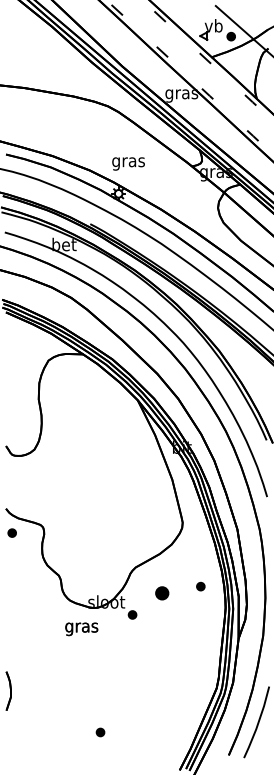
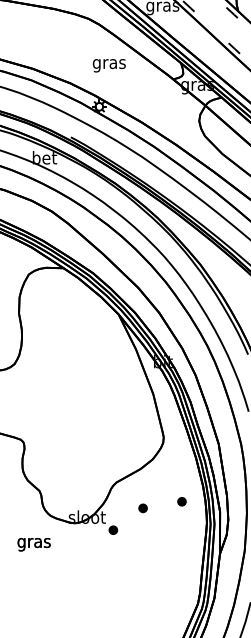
text: (128, 163) -> (109, 65), moved
part: (161, 592) -> (142, 507), size x0.62
text: (81, 629) -> (33, 544), moved

